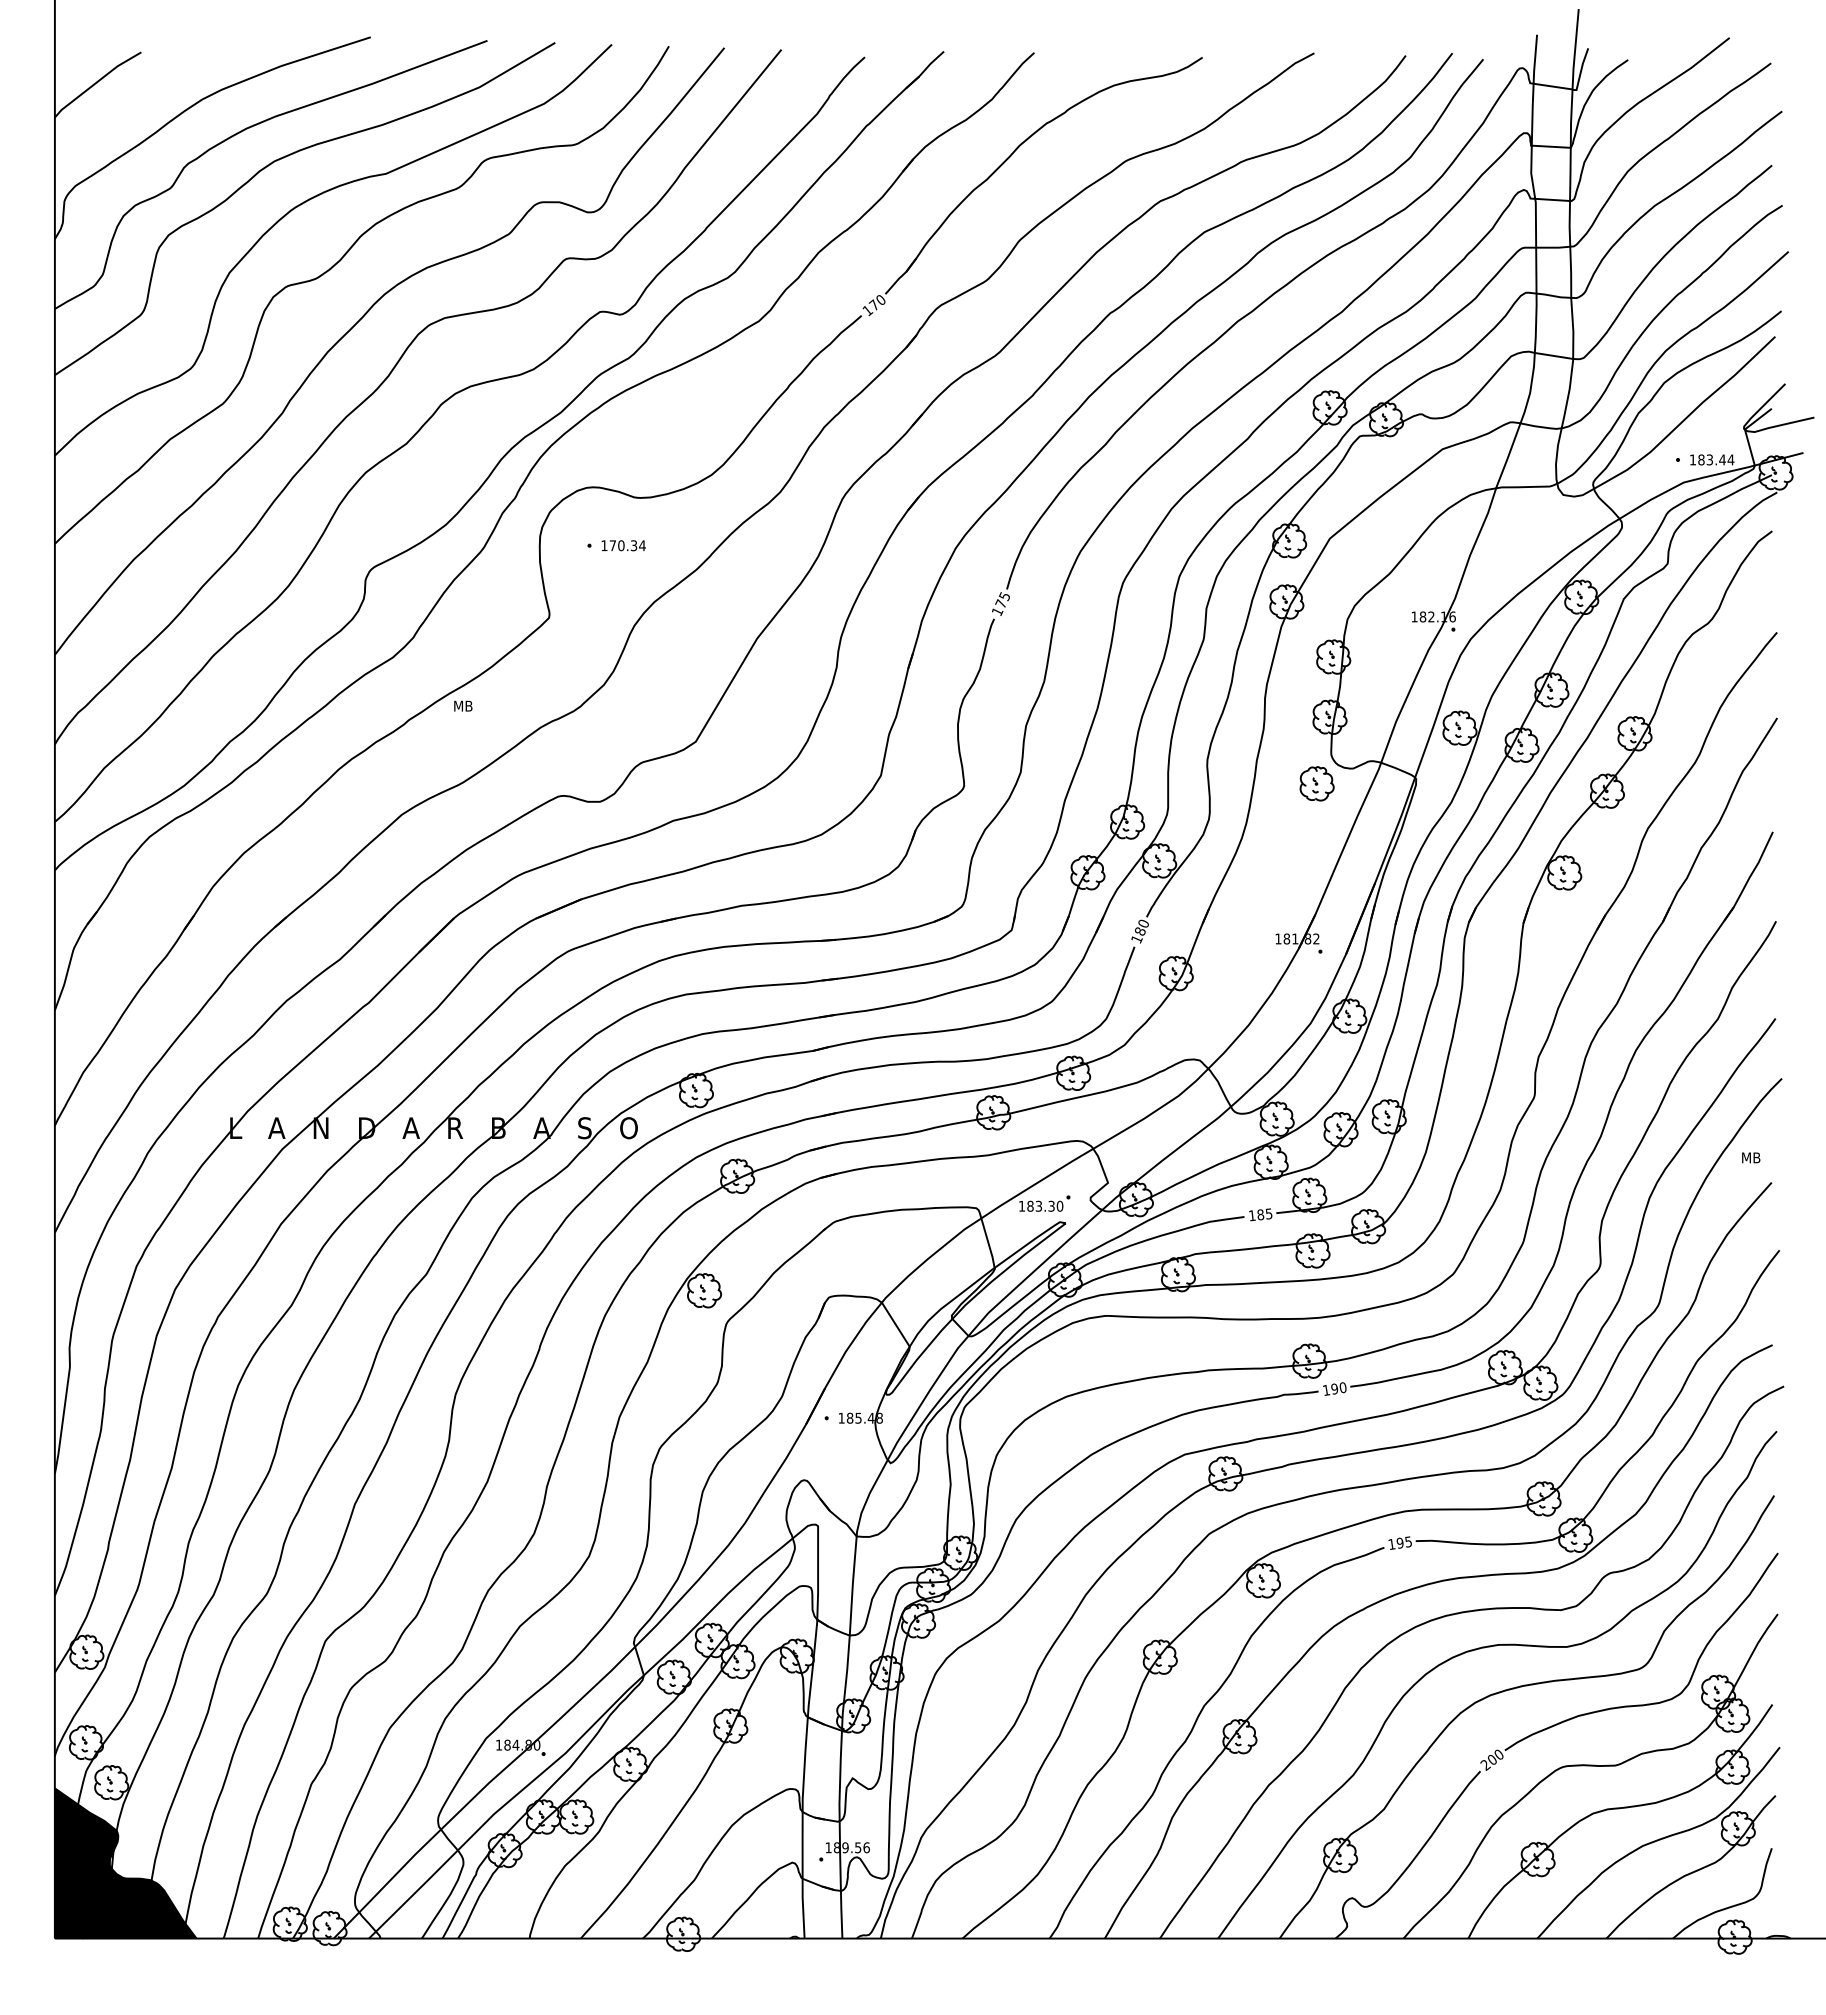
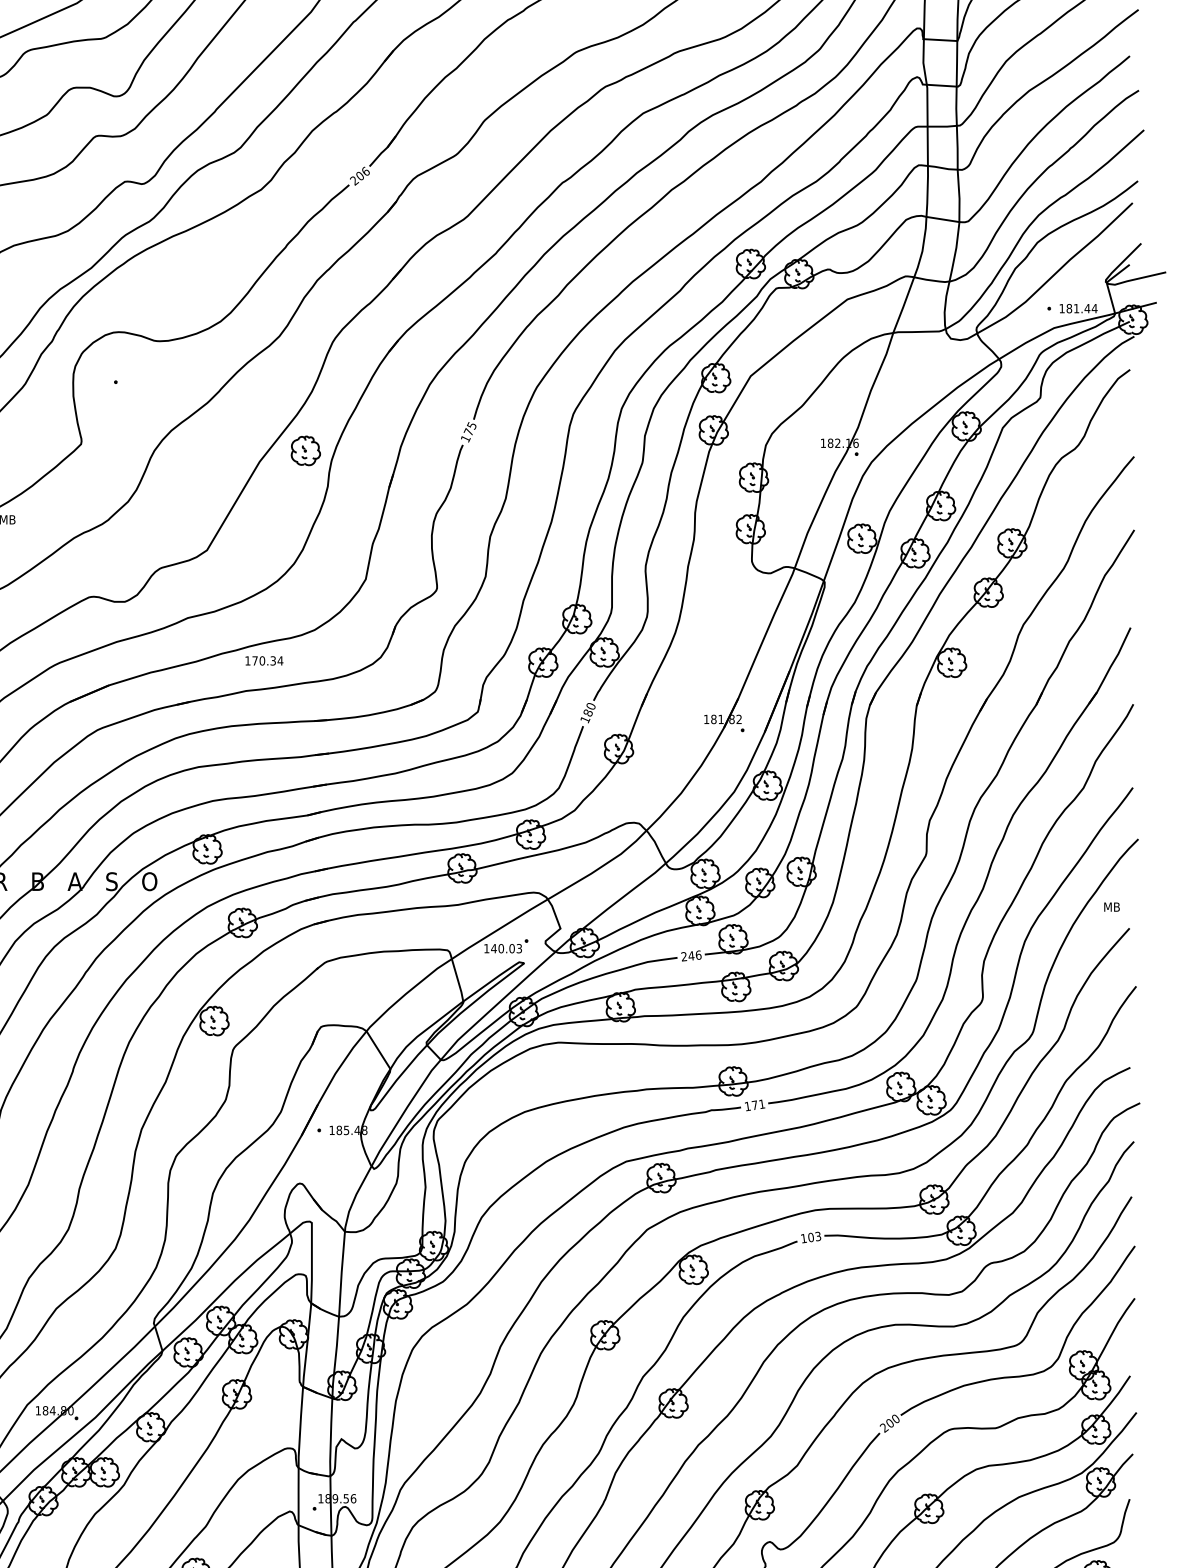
text: (873, 305) -> (359, 176), 170 -> 206
text: (1709, 459) -> (1076, 308), 183.44 -> 181.44
text: (623, 545) -> (264, 660), moved
part: (1316, 783) -> (305, 450), moved
text: (1045, 1205) -> (506, 947), 183.30 -> 140.03
text: (1260, 1214) -> (691, 955), 185 -> 246
text: (1338, 1388) -> (758, 1104), 190 -> 171
text: (1404, 1542) -> (814, 1236), 195 -> 103

